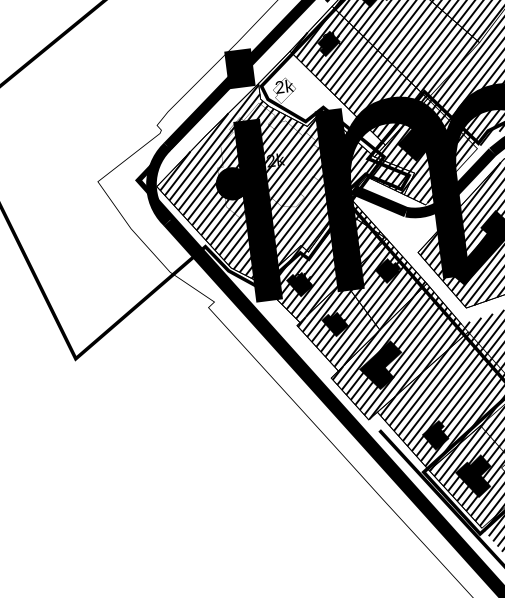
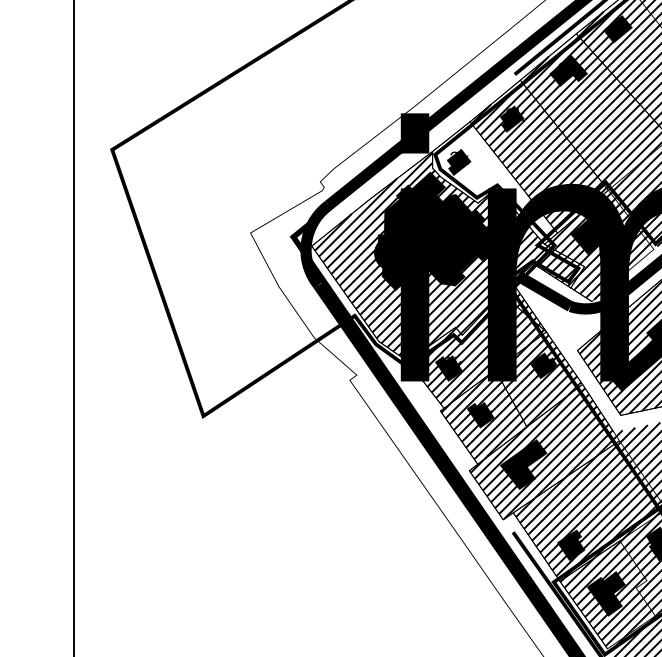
fill: (284, 90) -> (458, 162), added
fill: (275, 156) -> (440, 230), added

